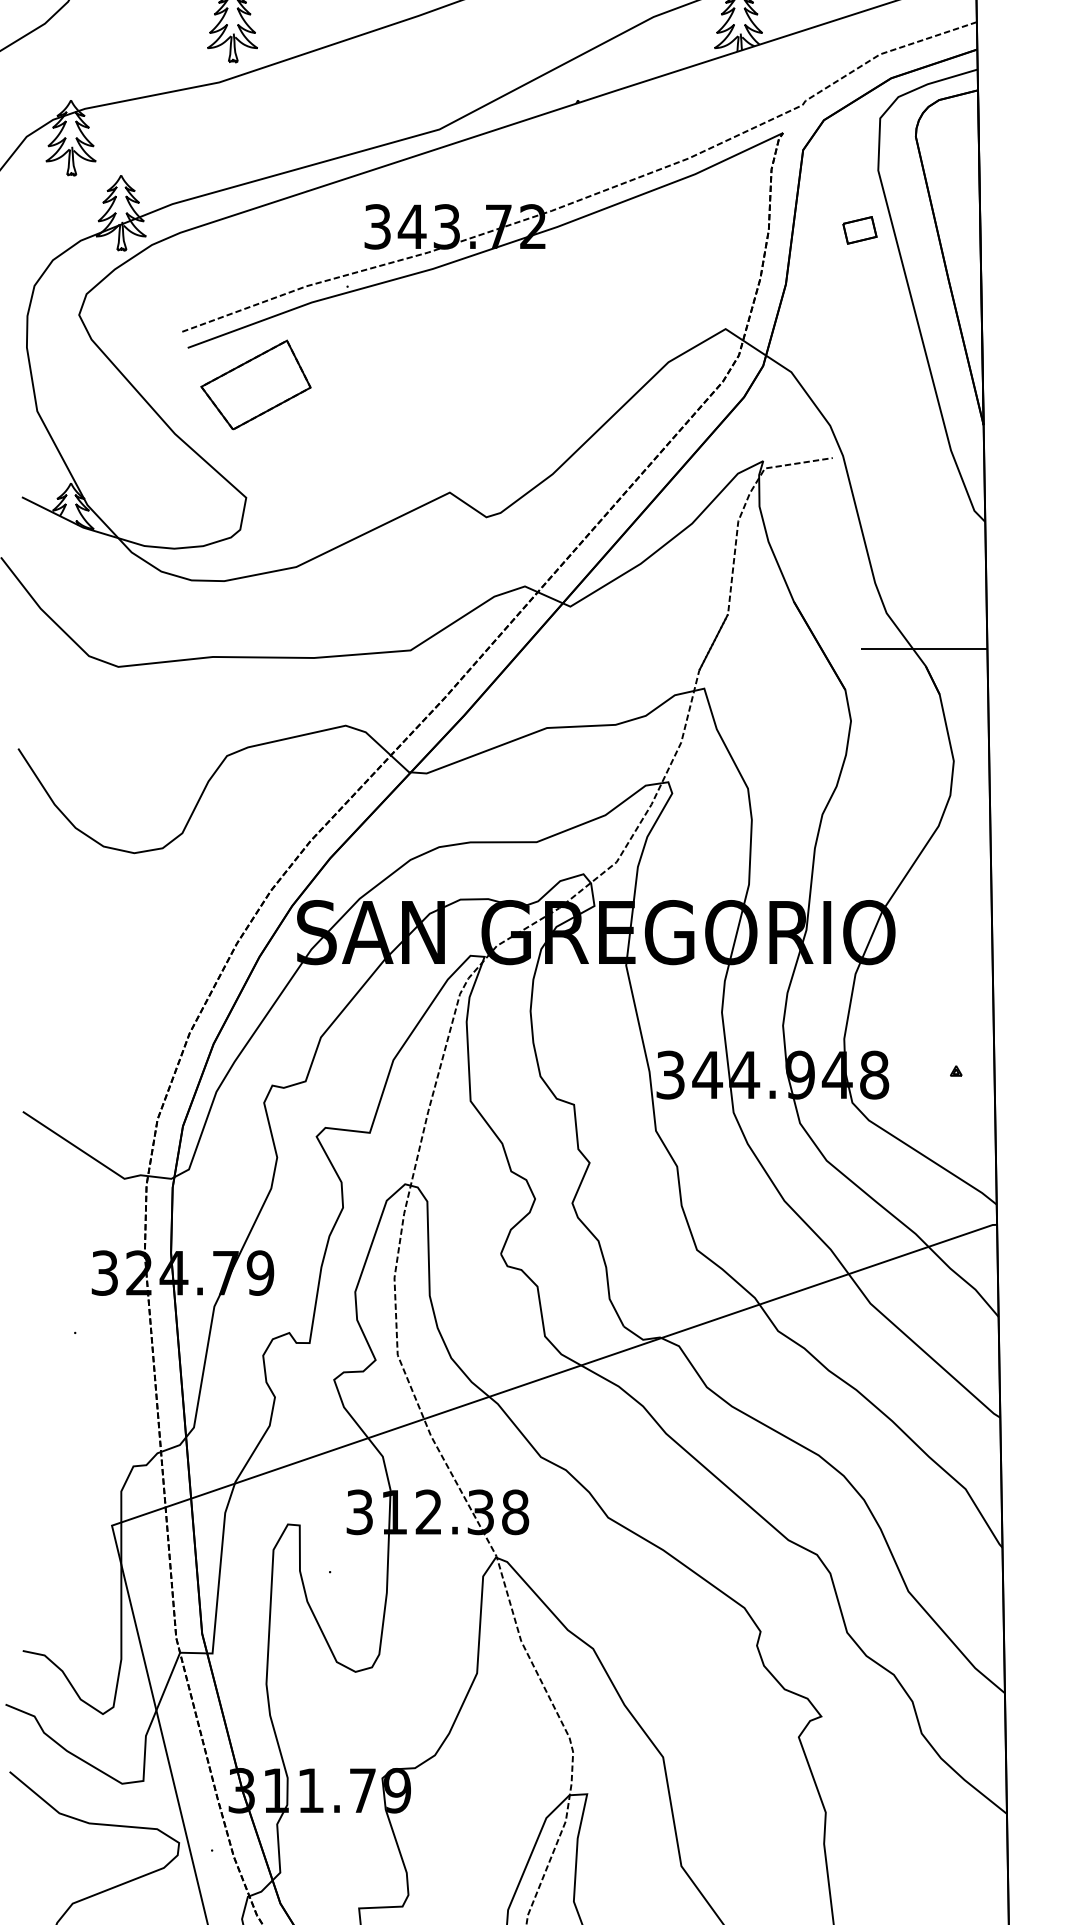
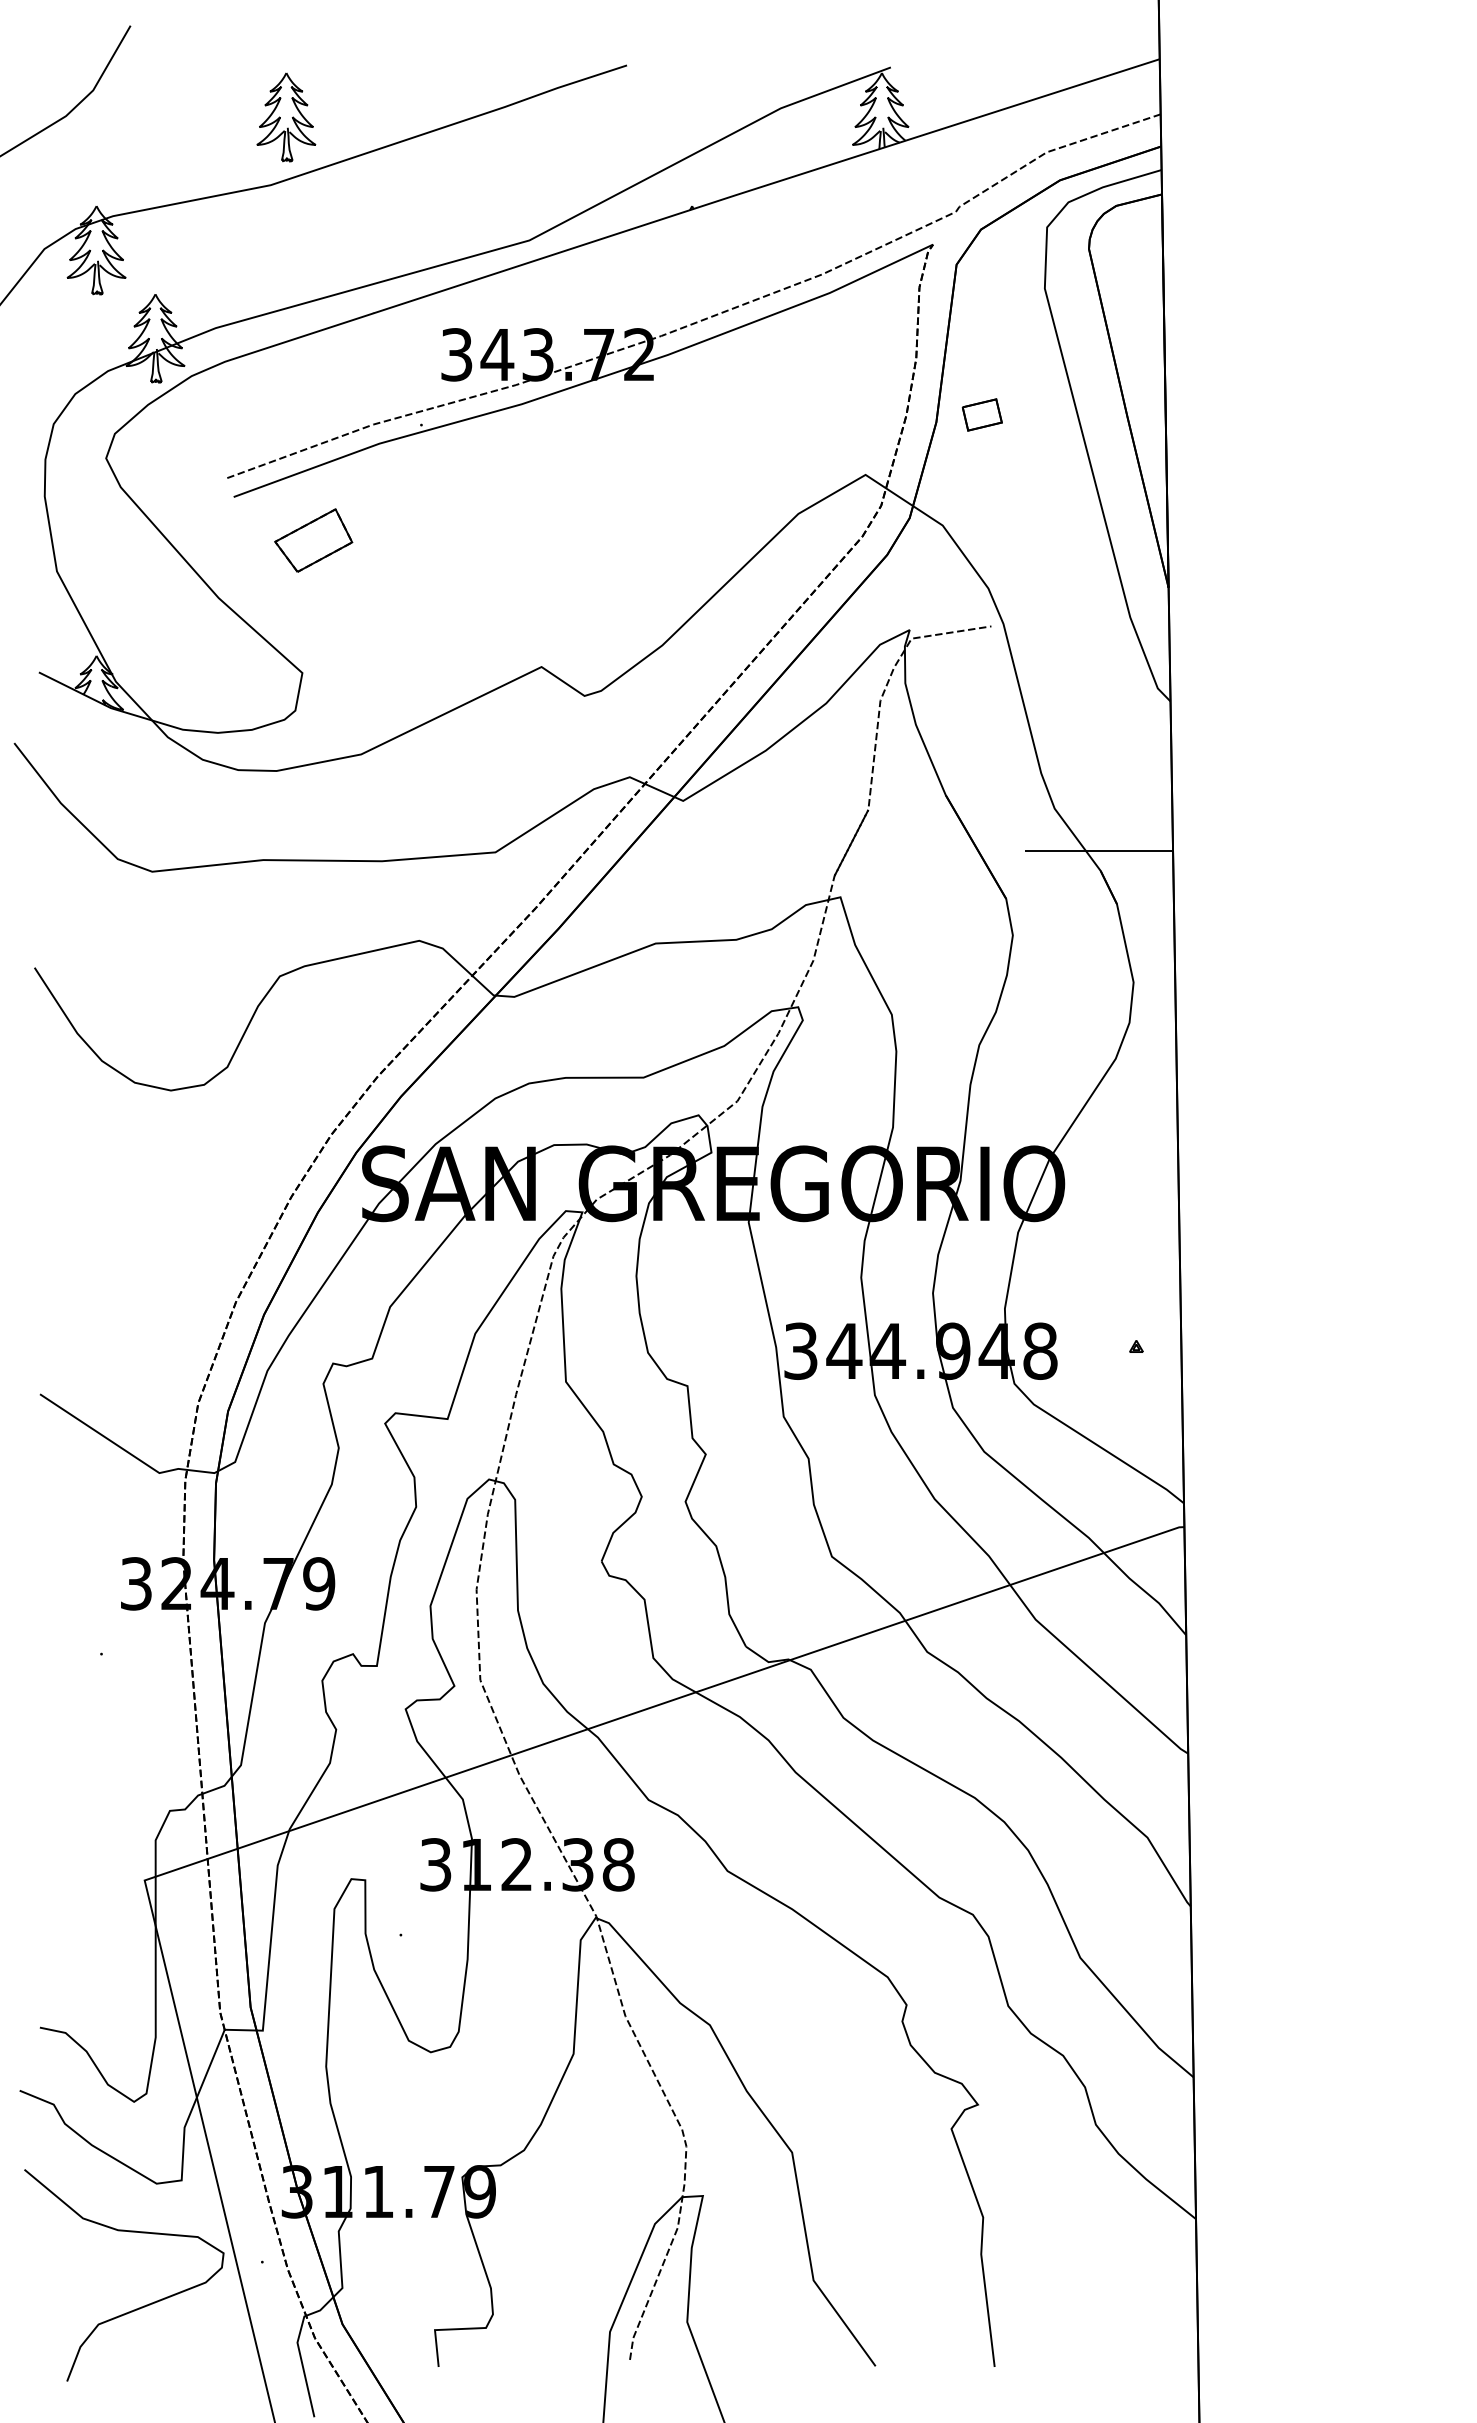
part: (859, 229) -> (981, 414), moved
part: (255, 384) -> (313, 540), size x0.6

